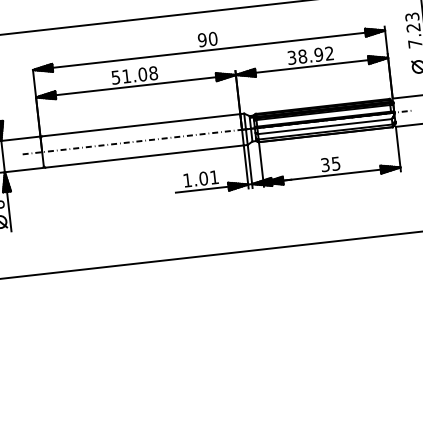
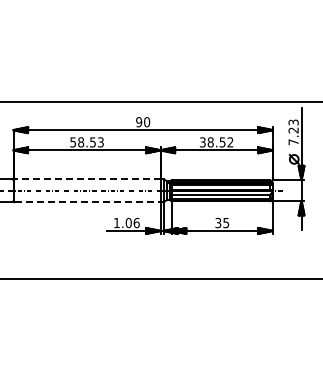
text: (318, 54) -> (222, 142), 38.92 -> 38.52
text: (139, 75) -> (90, 142), 51.08 -> 58.53
line: (141, 125) -> (87, 179), solid -> dashed
line: (144, 157) -> (87, 202), solid -> dashed
text: (214, 176) -> (136, 222), 1.01 -> 1.06

